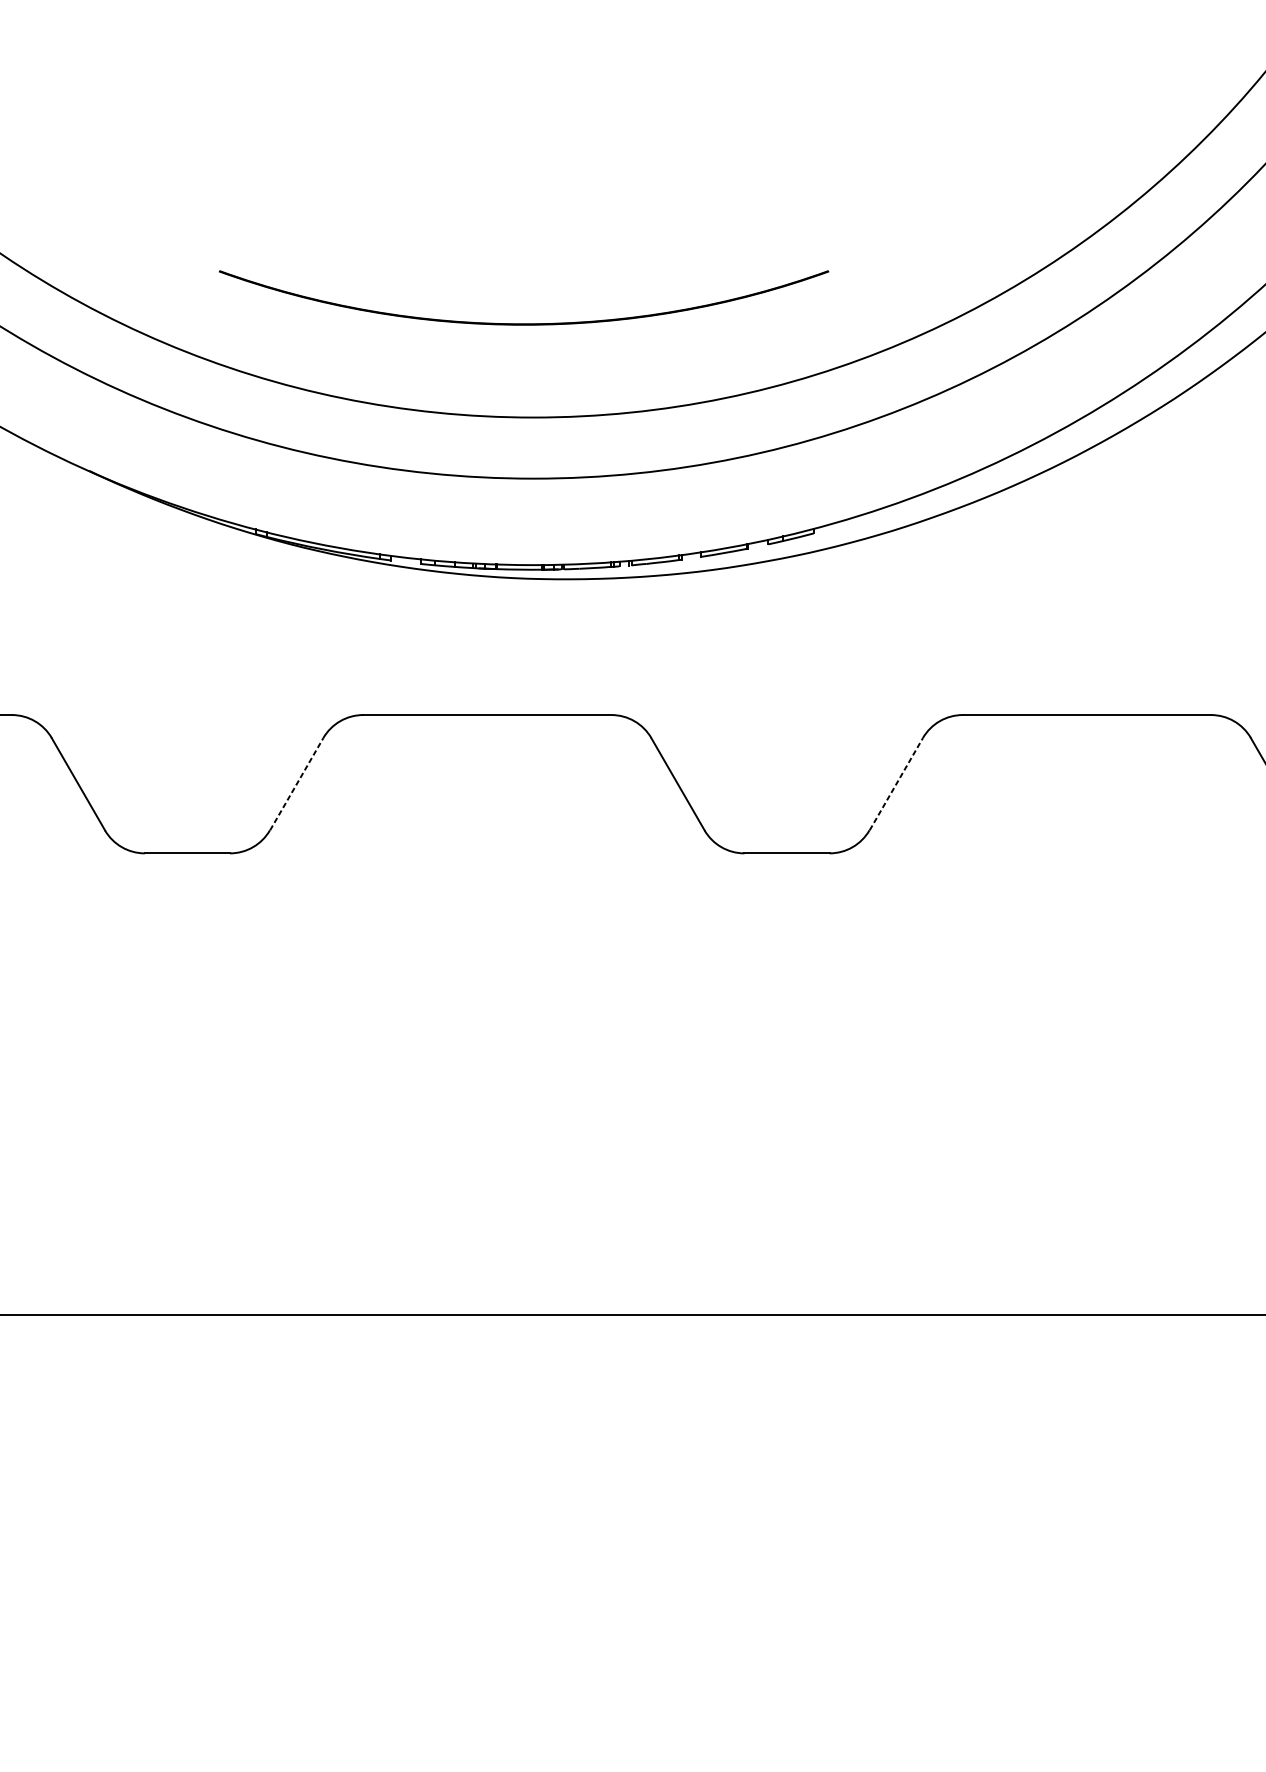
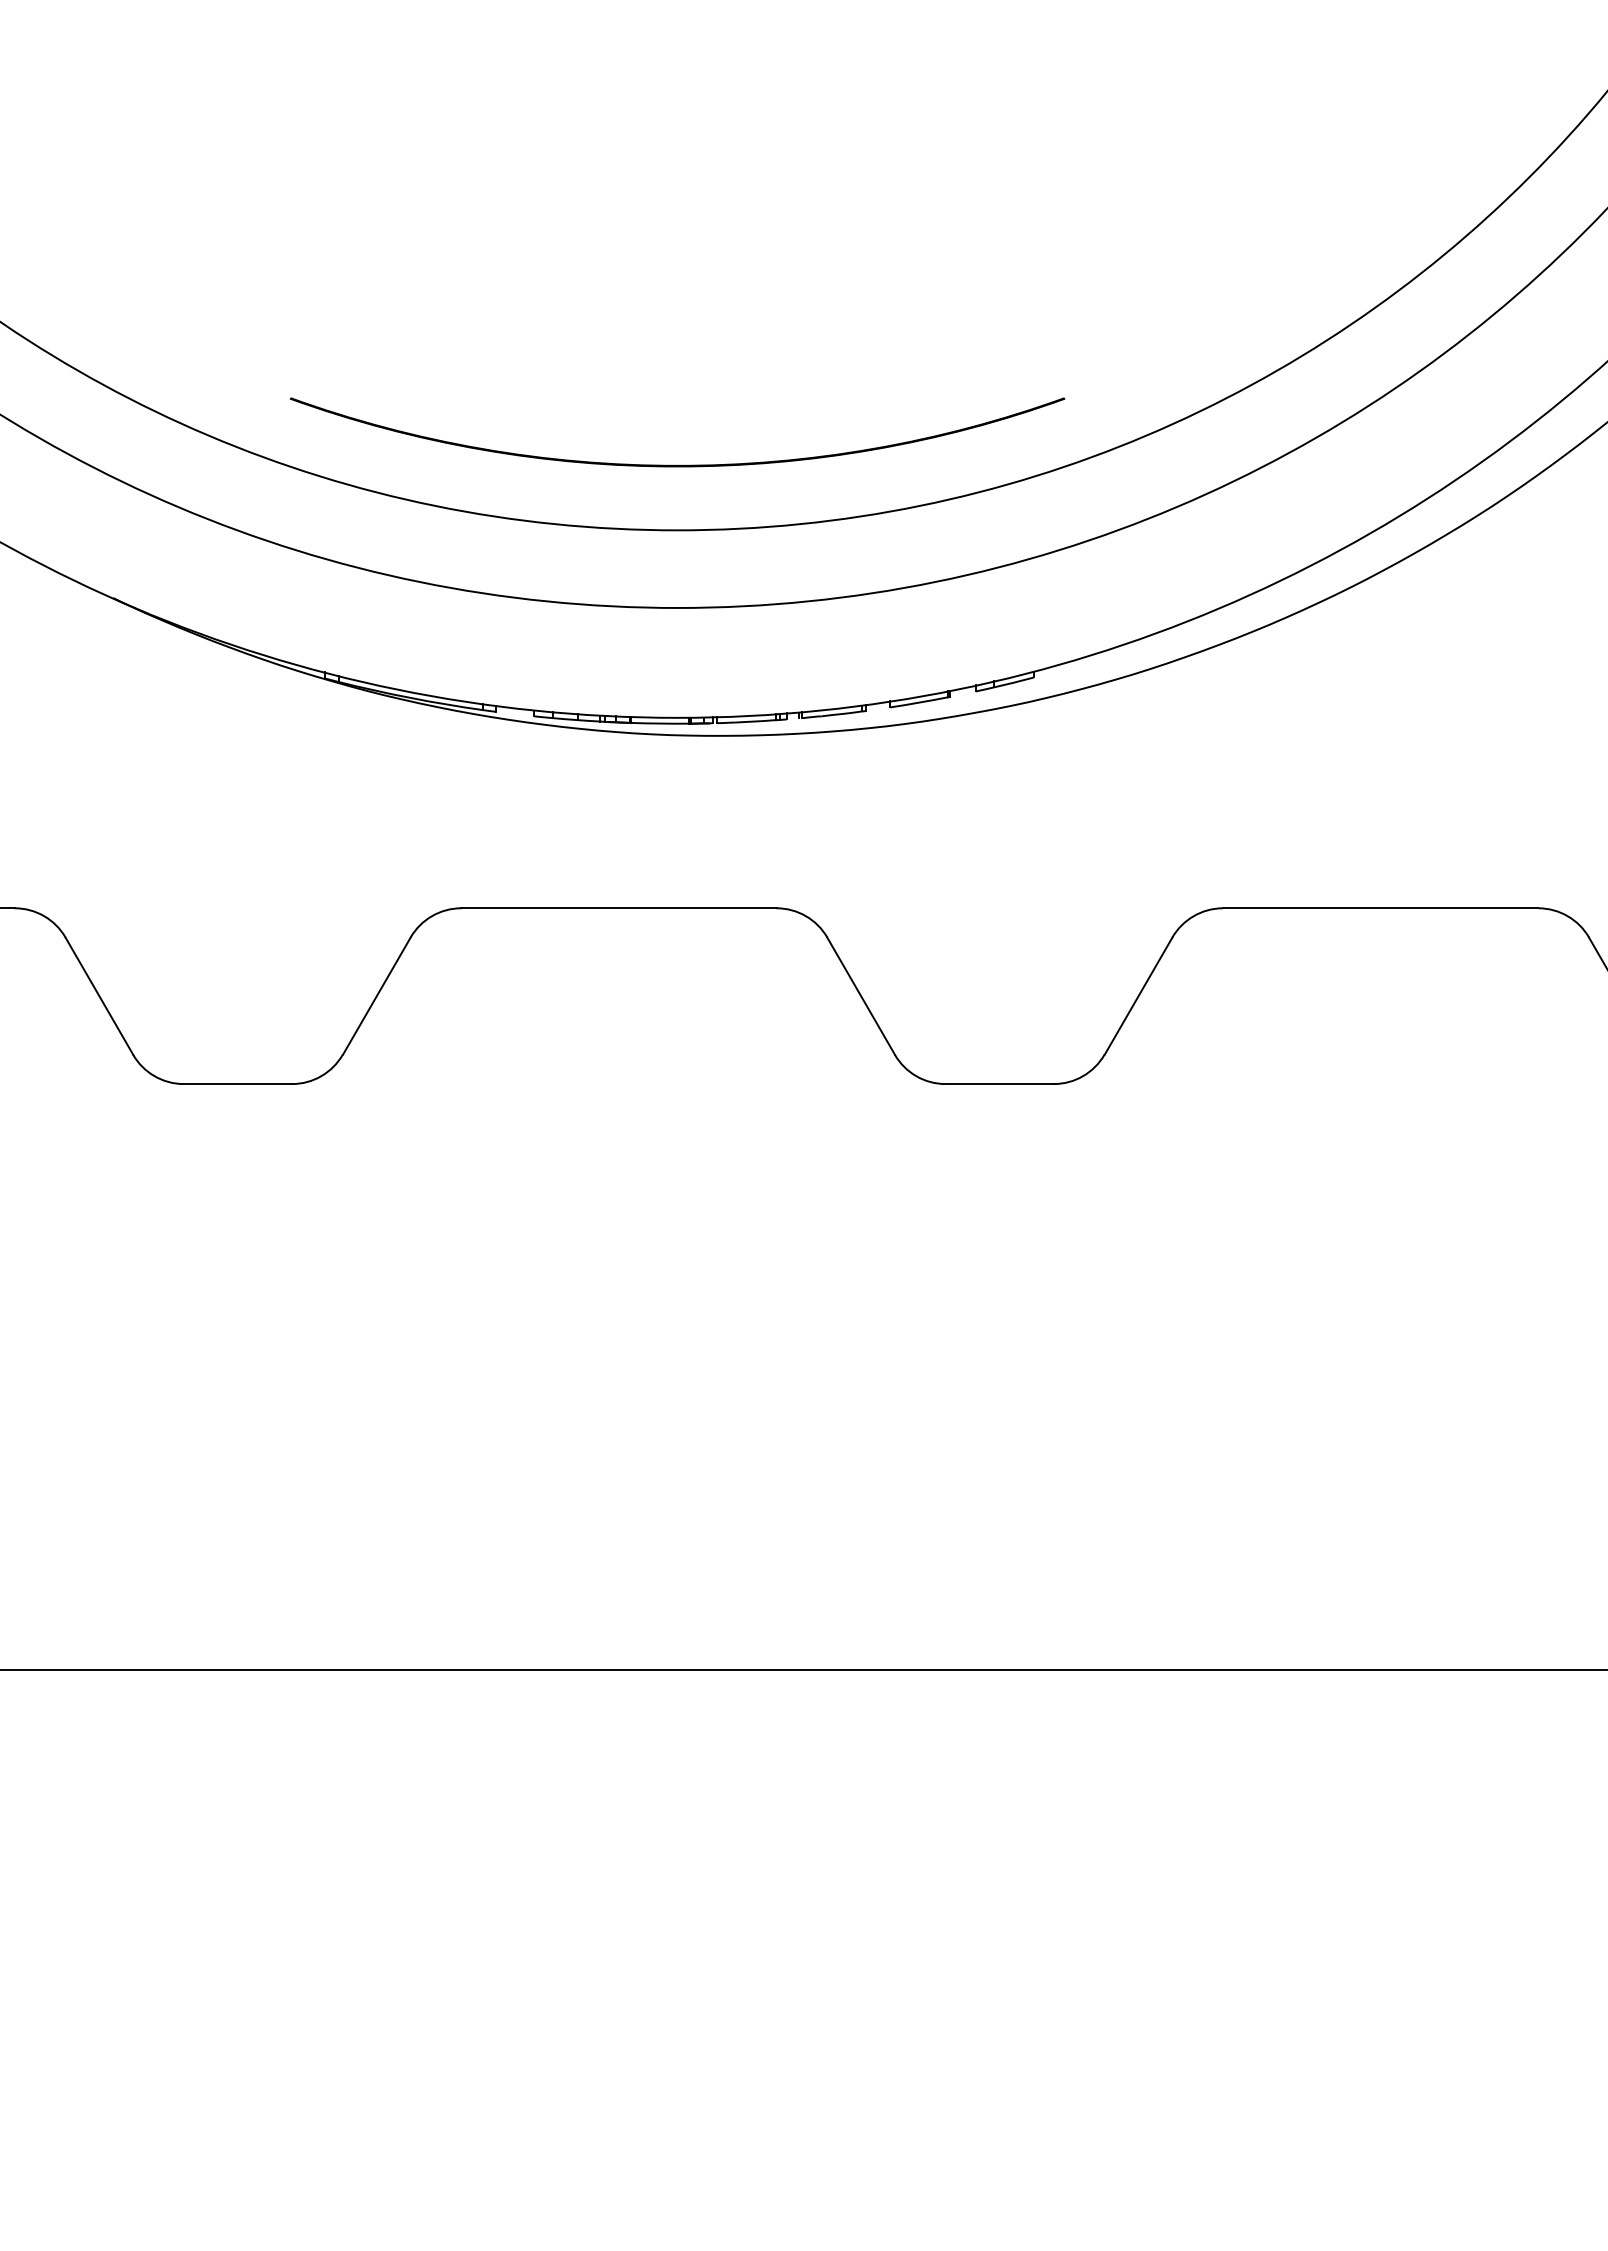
part: (523, 324) -> (677, 465), moved
line: (296, 784) -> (376, 996), dashed -> solid
line: (896, 784) -> (1138, 996), dashed -> solid

